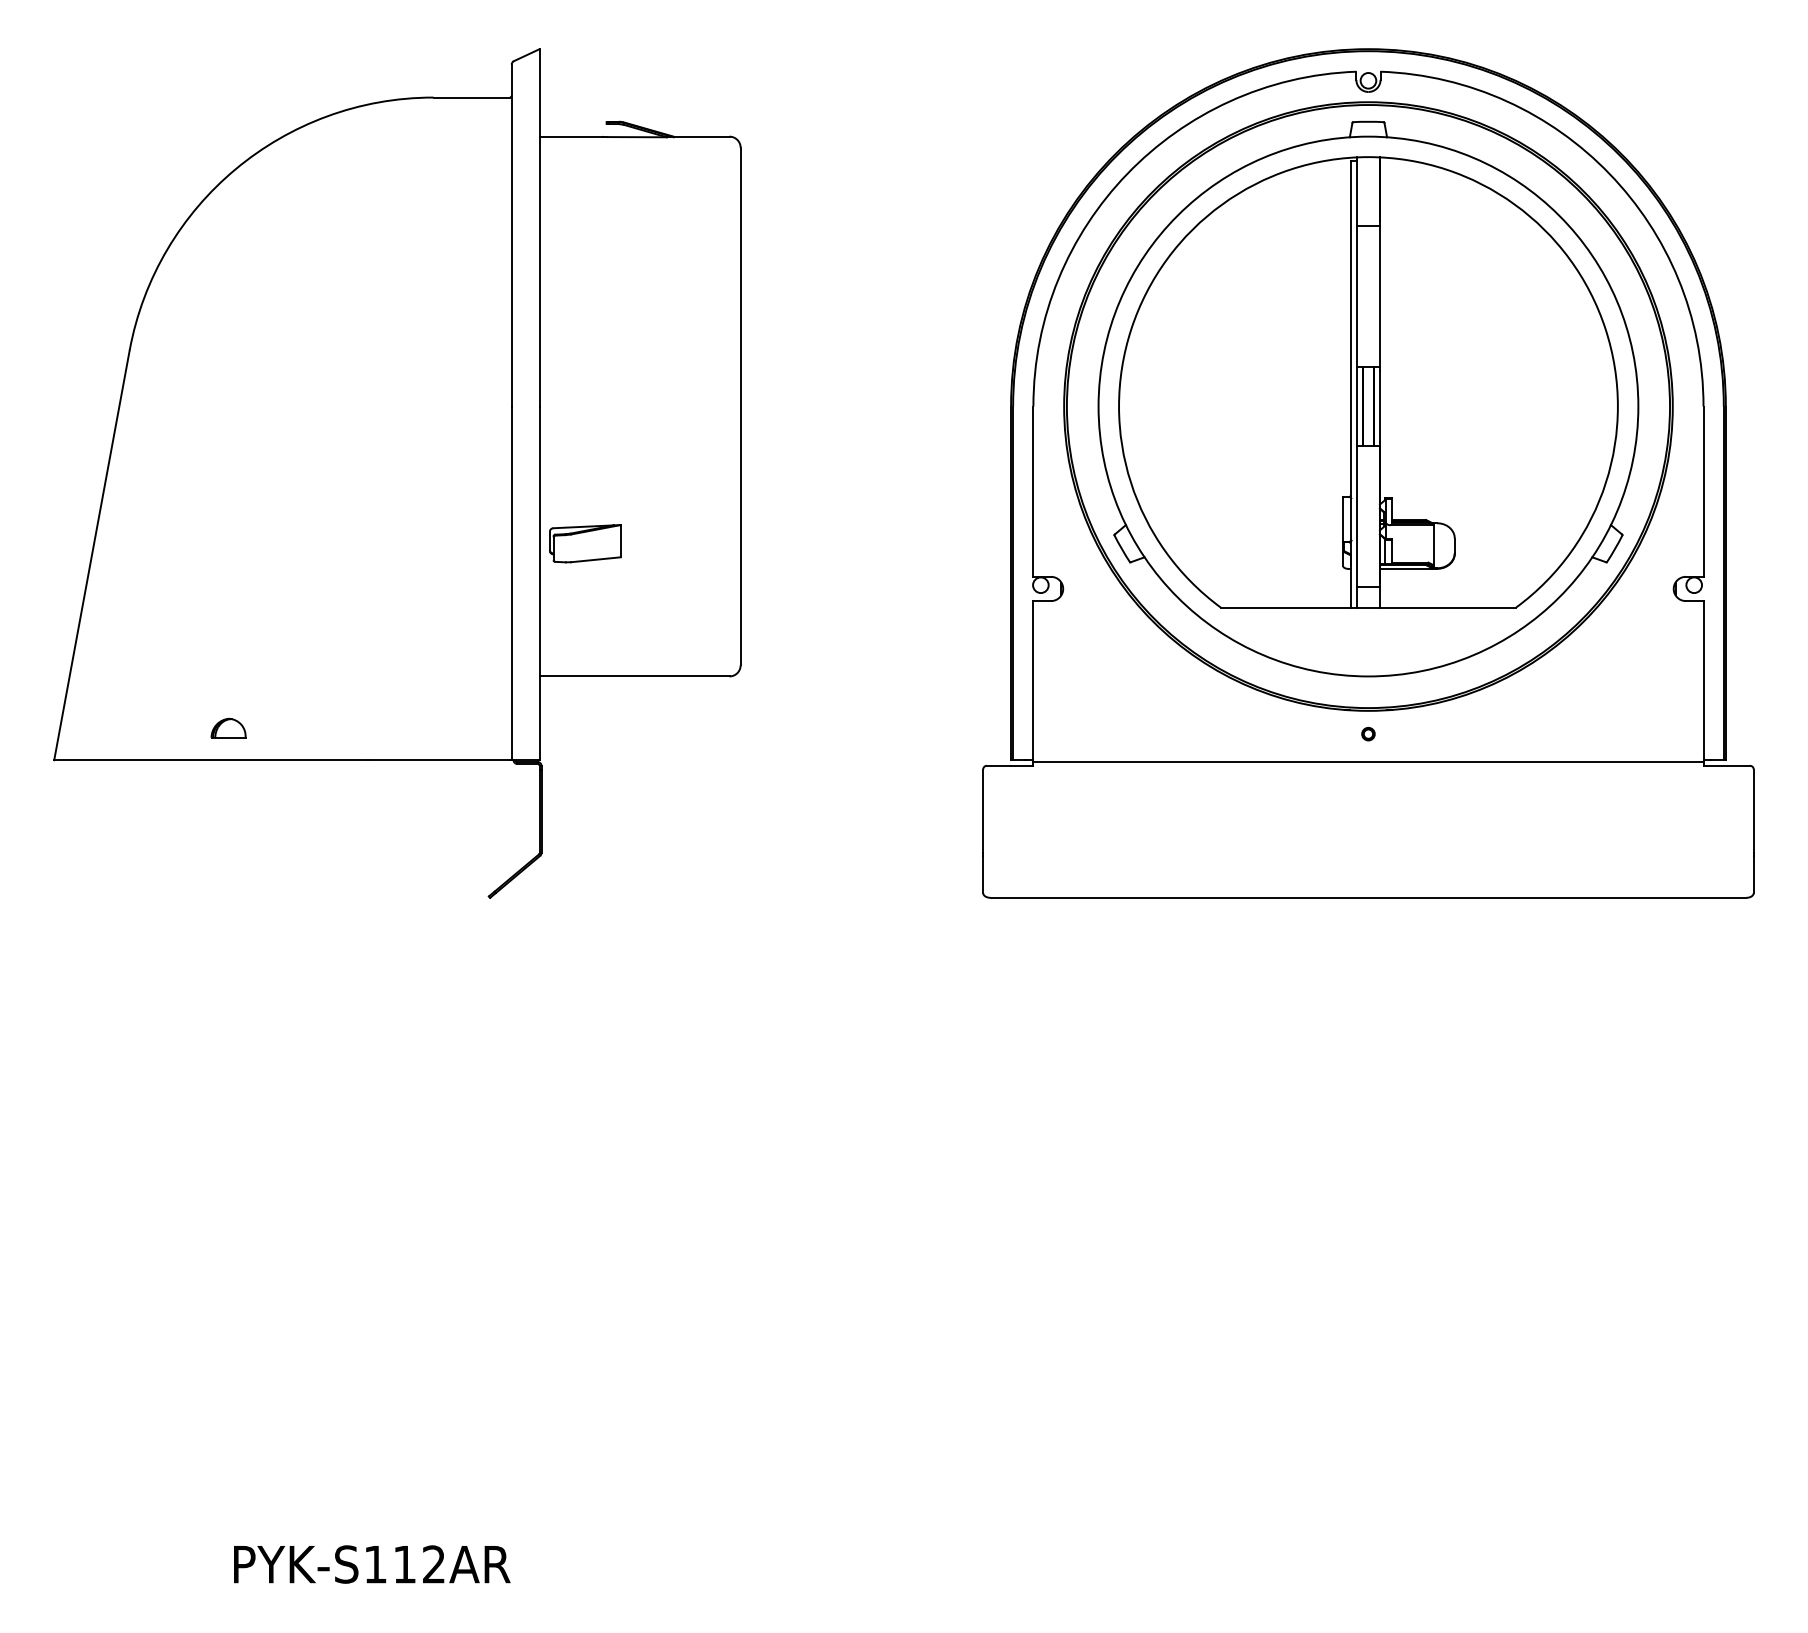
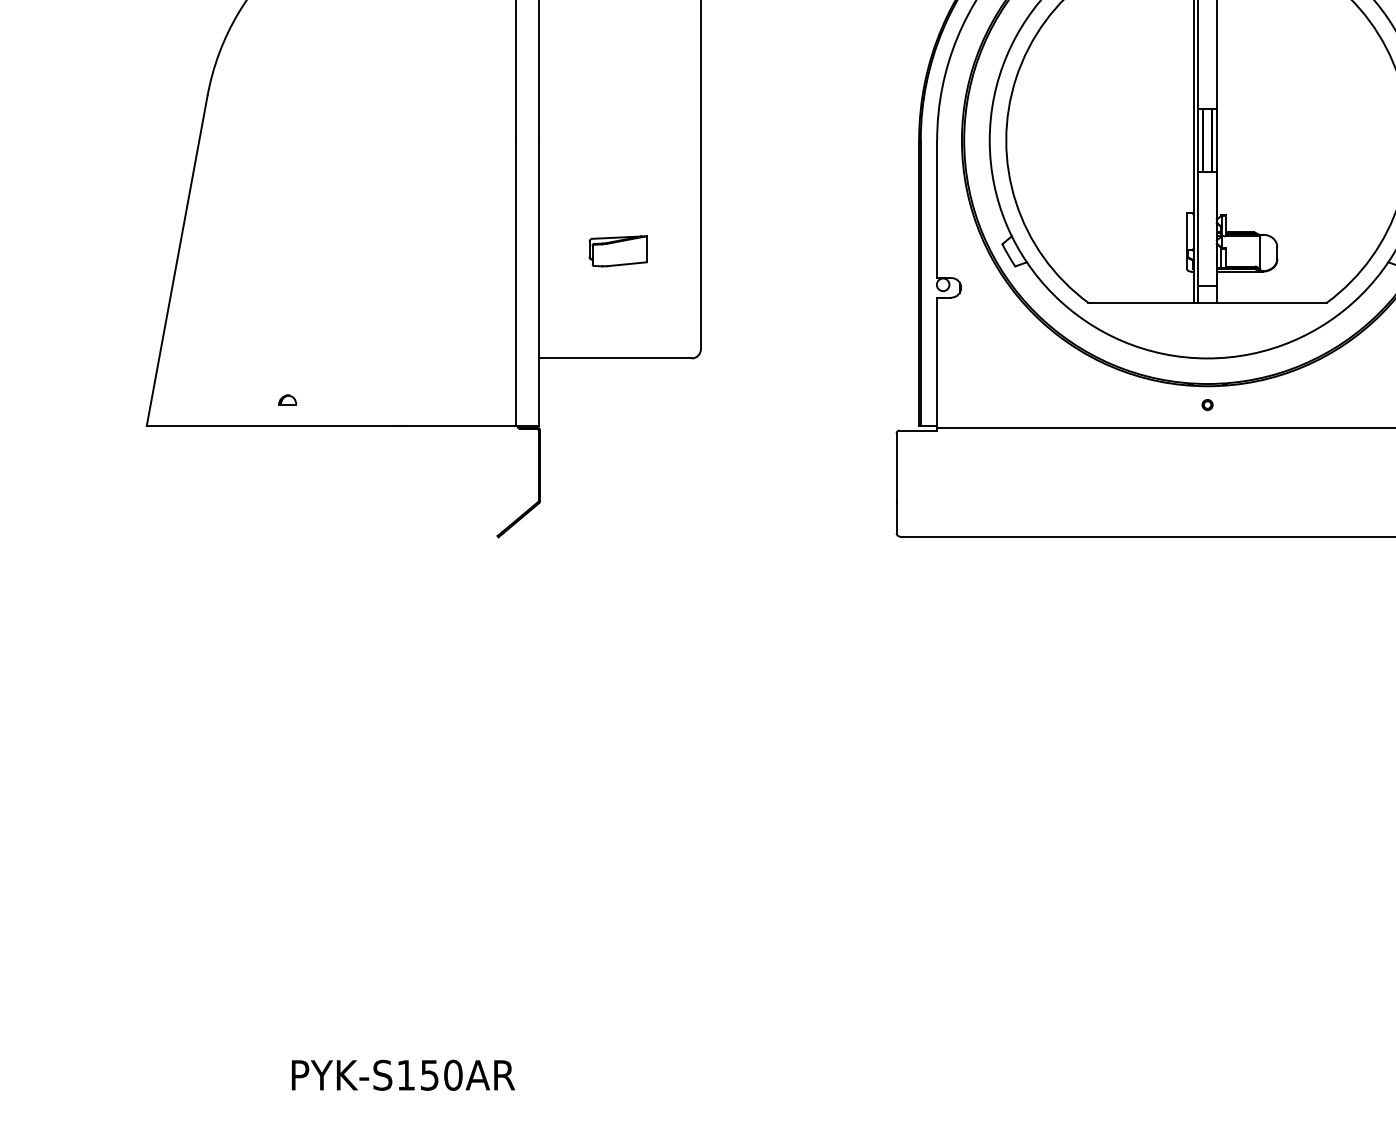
part: (585, 543) -> (618, 251), moved
part: (228, 727) -> (287, 399), size x0.62
text: (419, 1564) -> (441, 1075), PYK-S112AR -> PYK-S150AR

